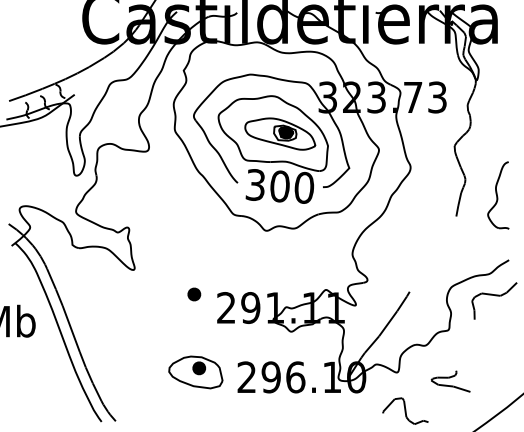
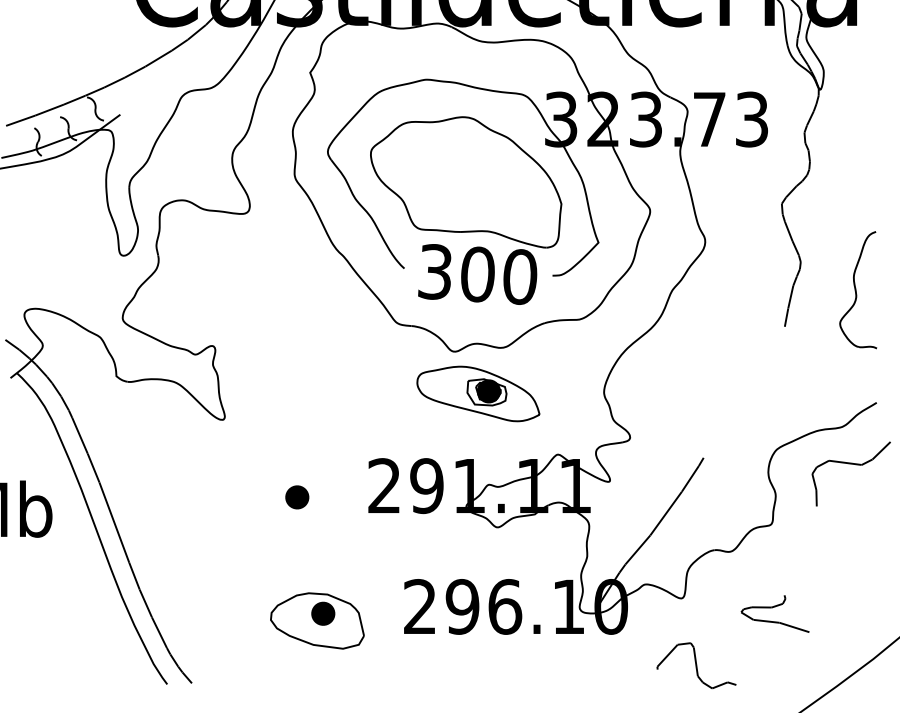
part: (280, 133) -> (478, 392), moved
part: (194, 294) -> (297, 497), moved
part: (195, 372) -> (316, 621), moved

